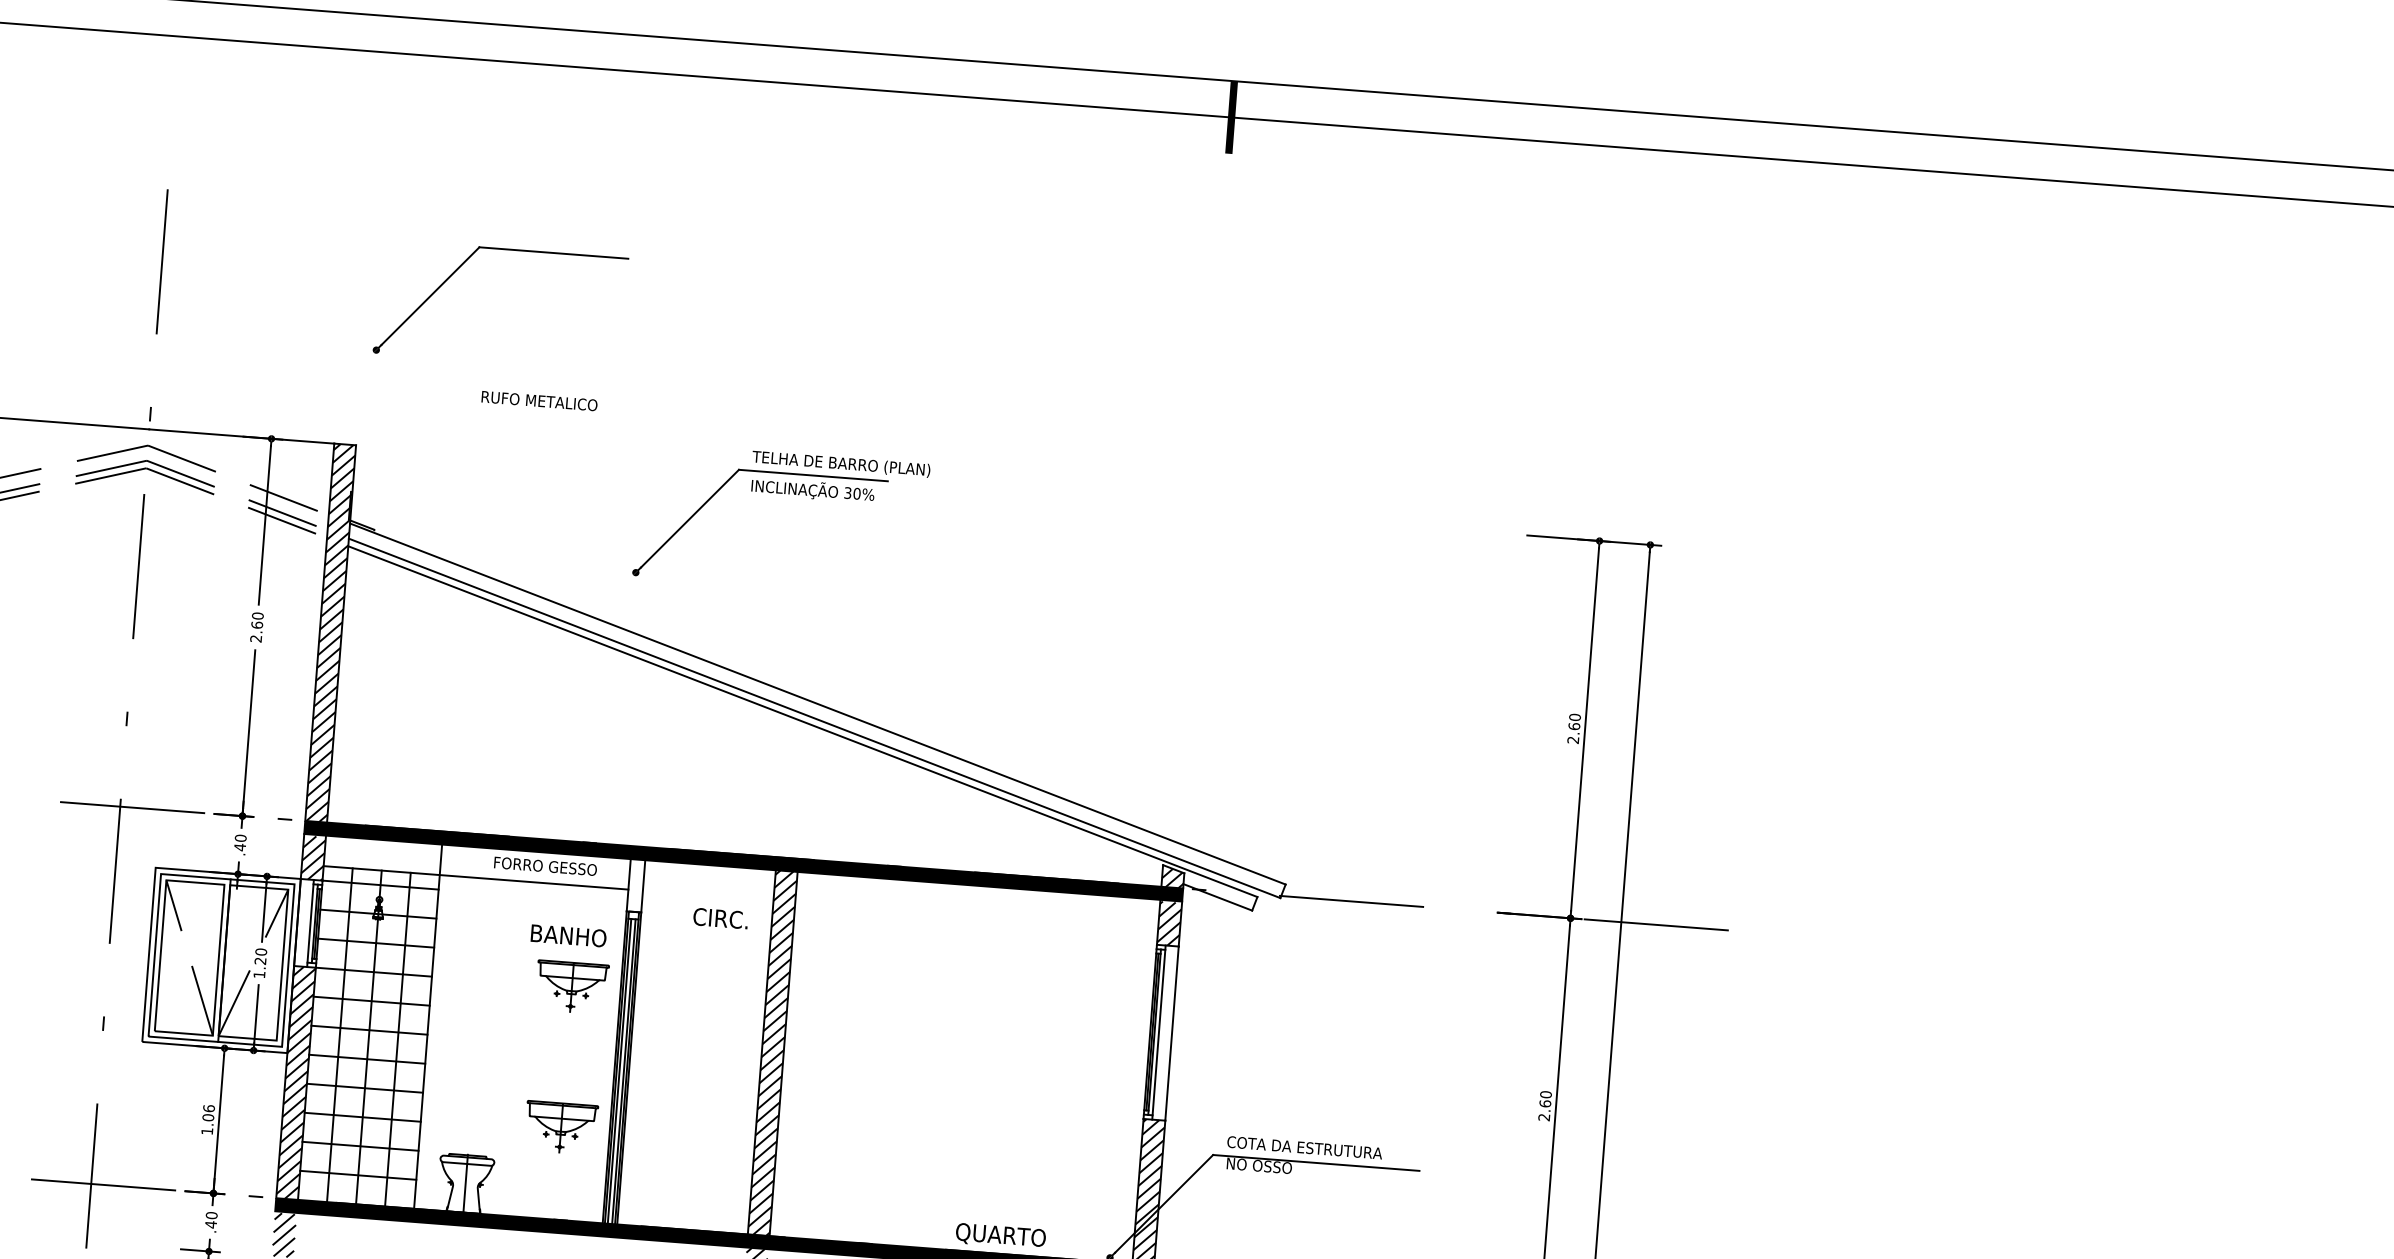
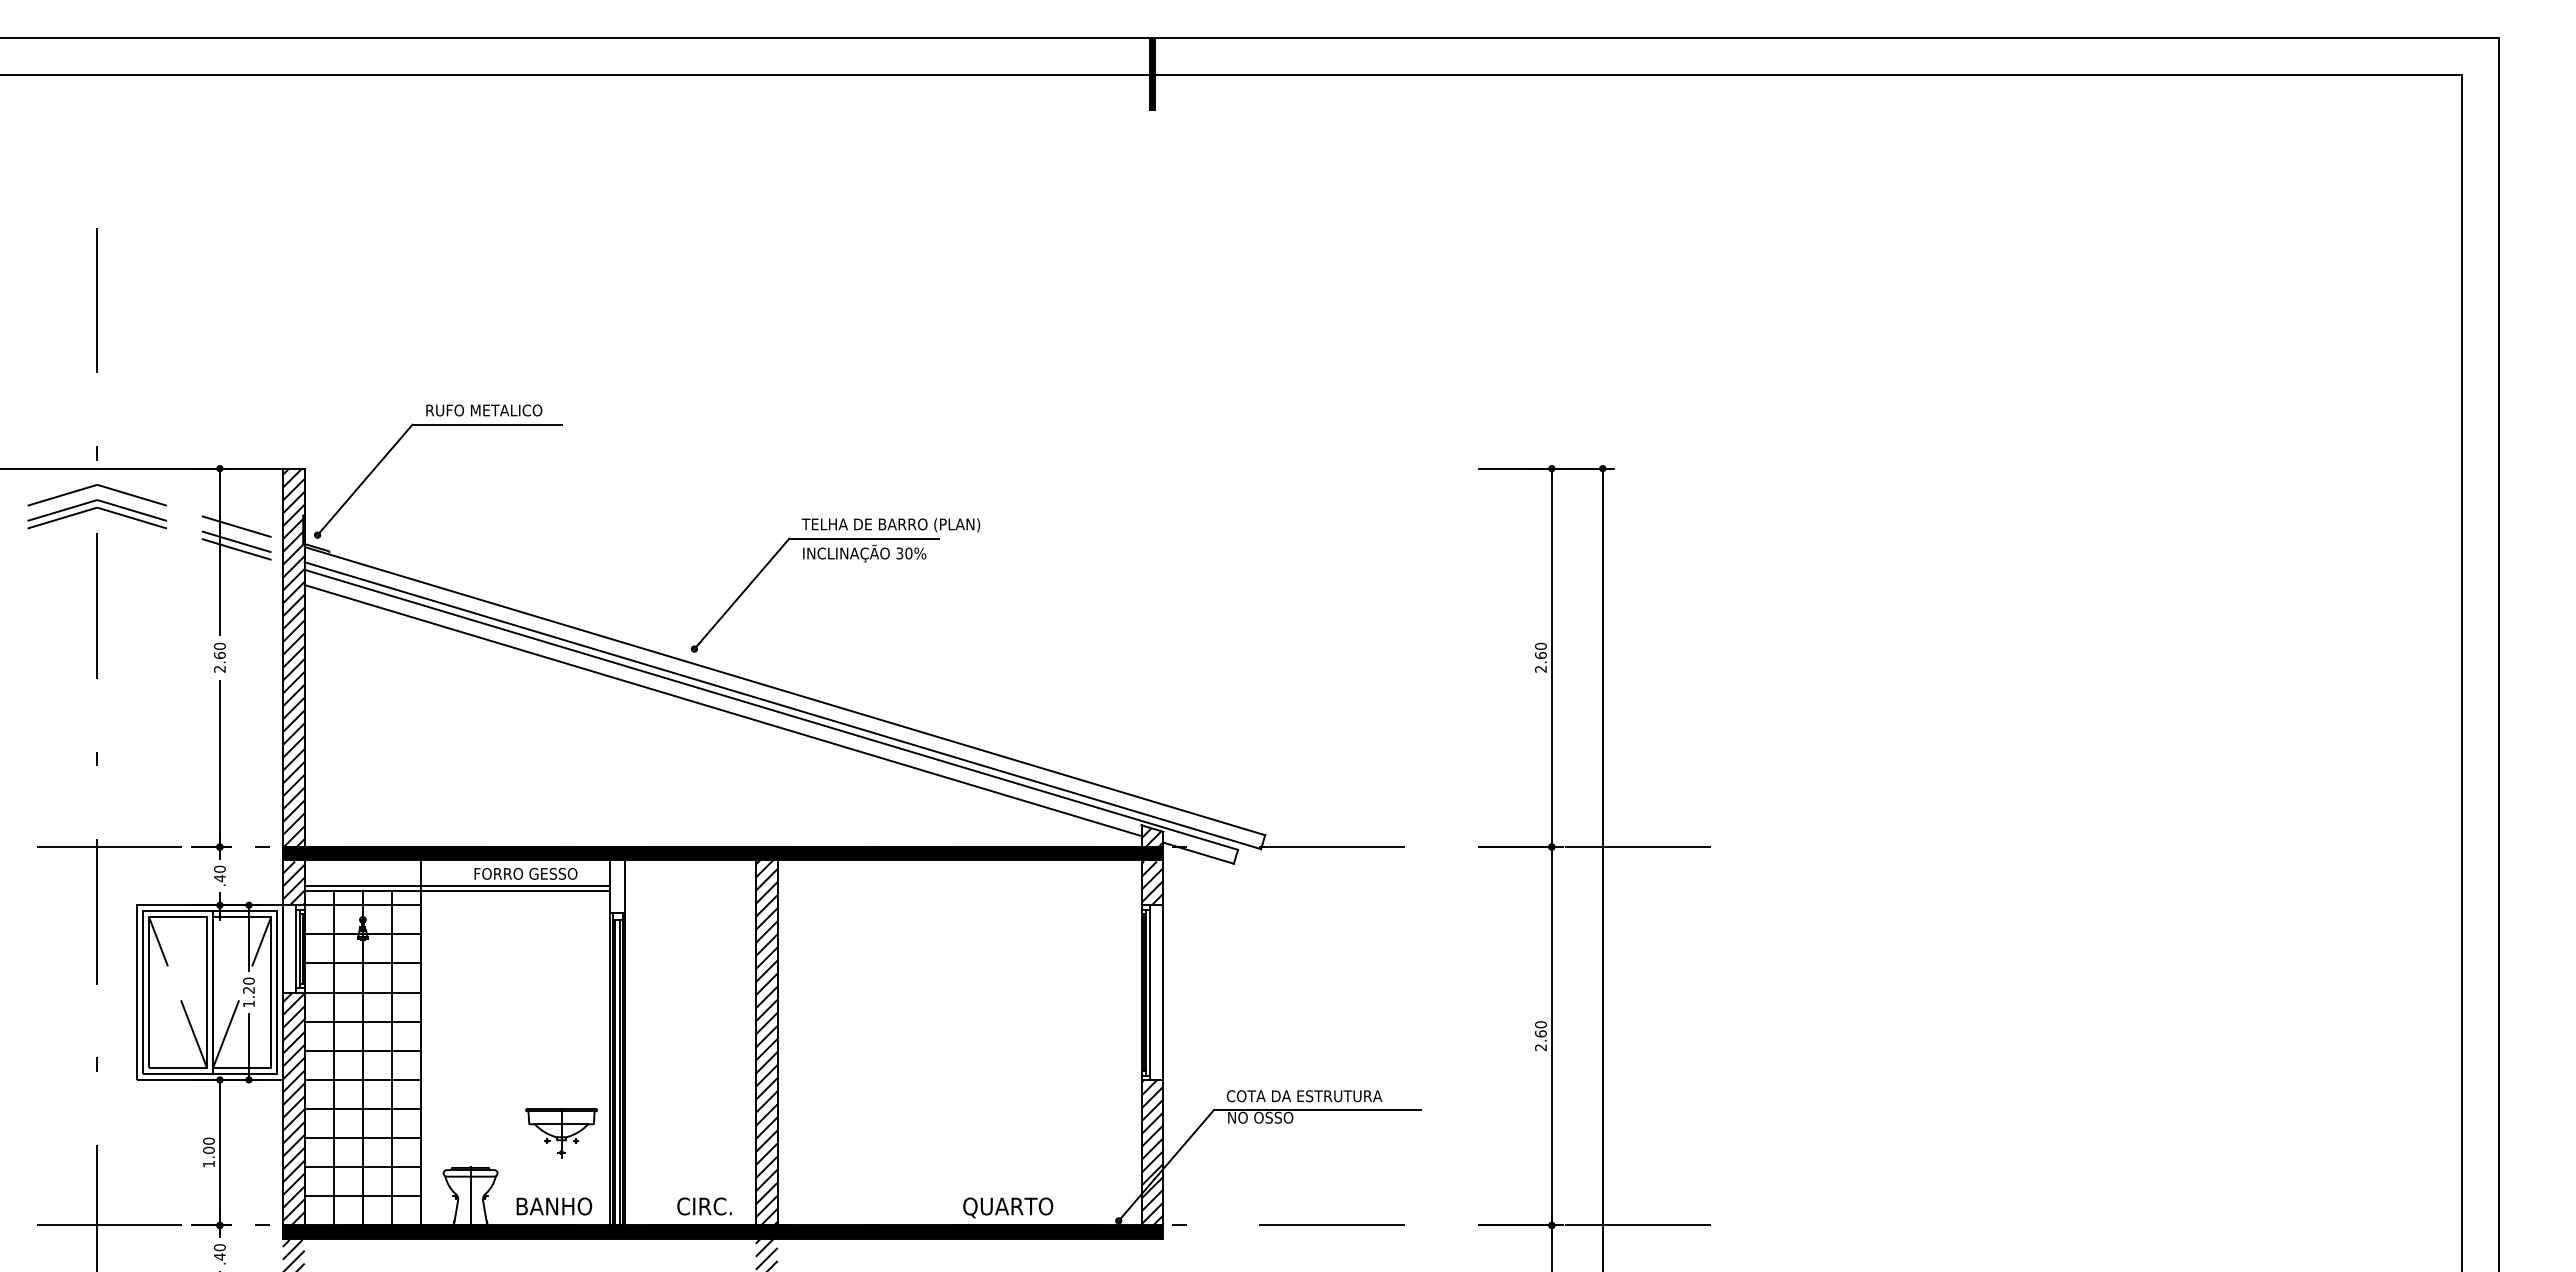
part: (460, 267) -> (395, 446), moved
part: (782, 494) -> (834, 559), moved
line: (754, 718) -> (722, 710), added
line: (476, 873) -> (457, 886), added
text: (720, 918) -> (704, 1206), moved
text: (568, 935) -> (554, 1206), moved
part: (571, 987) -> (561, 992), removed
text: (208, 1107) -> (208, 1140), 1.06 -> 1.00

